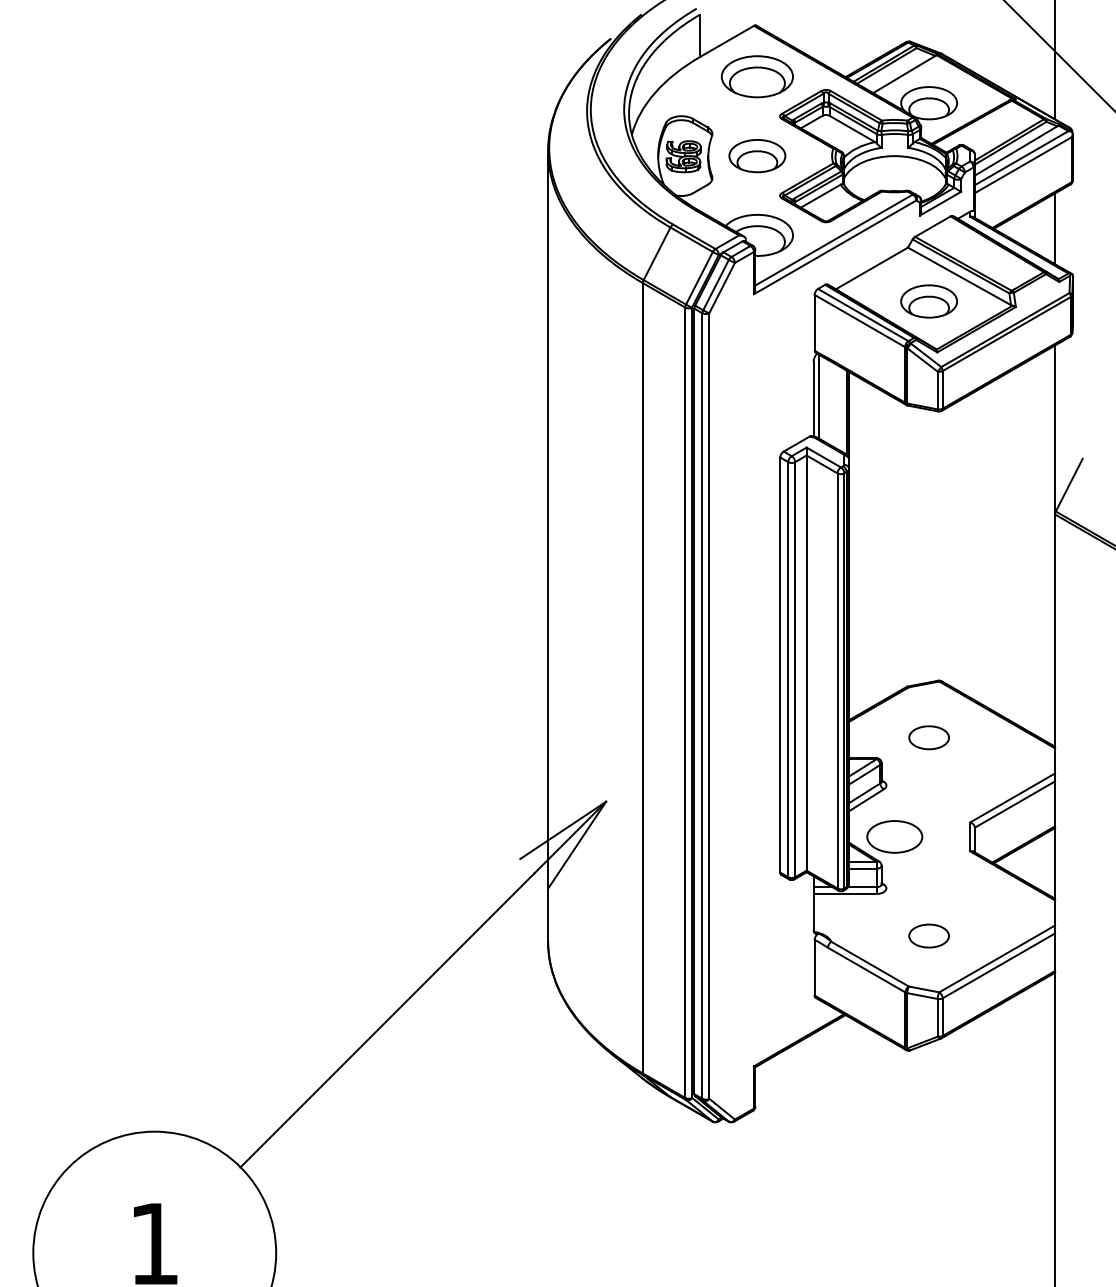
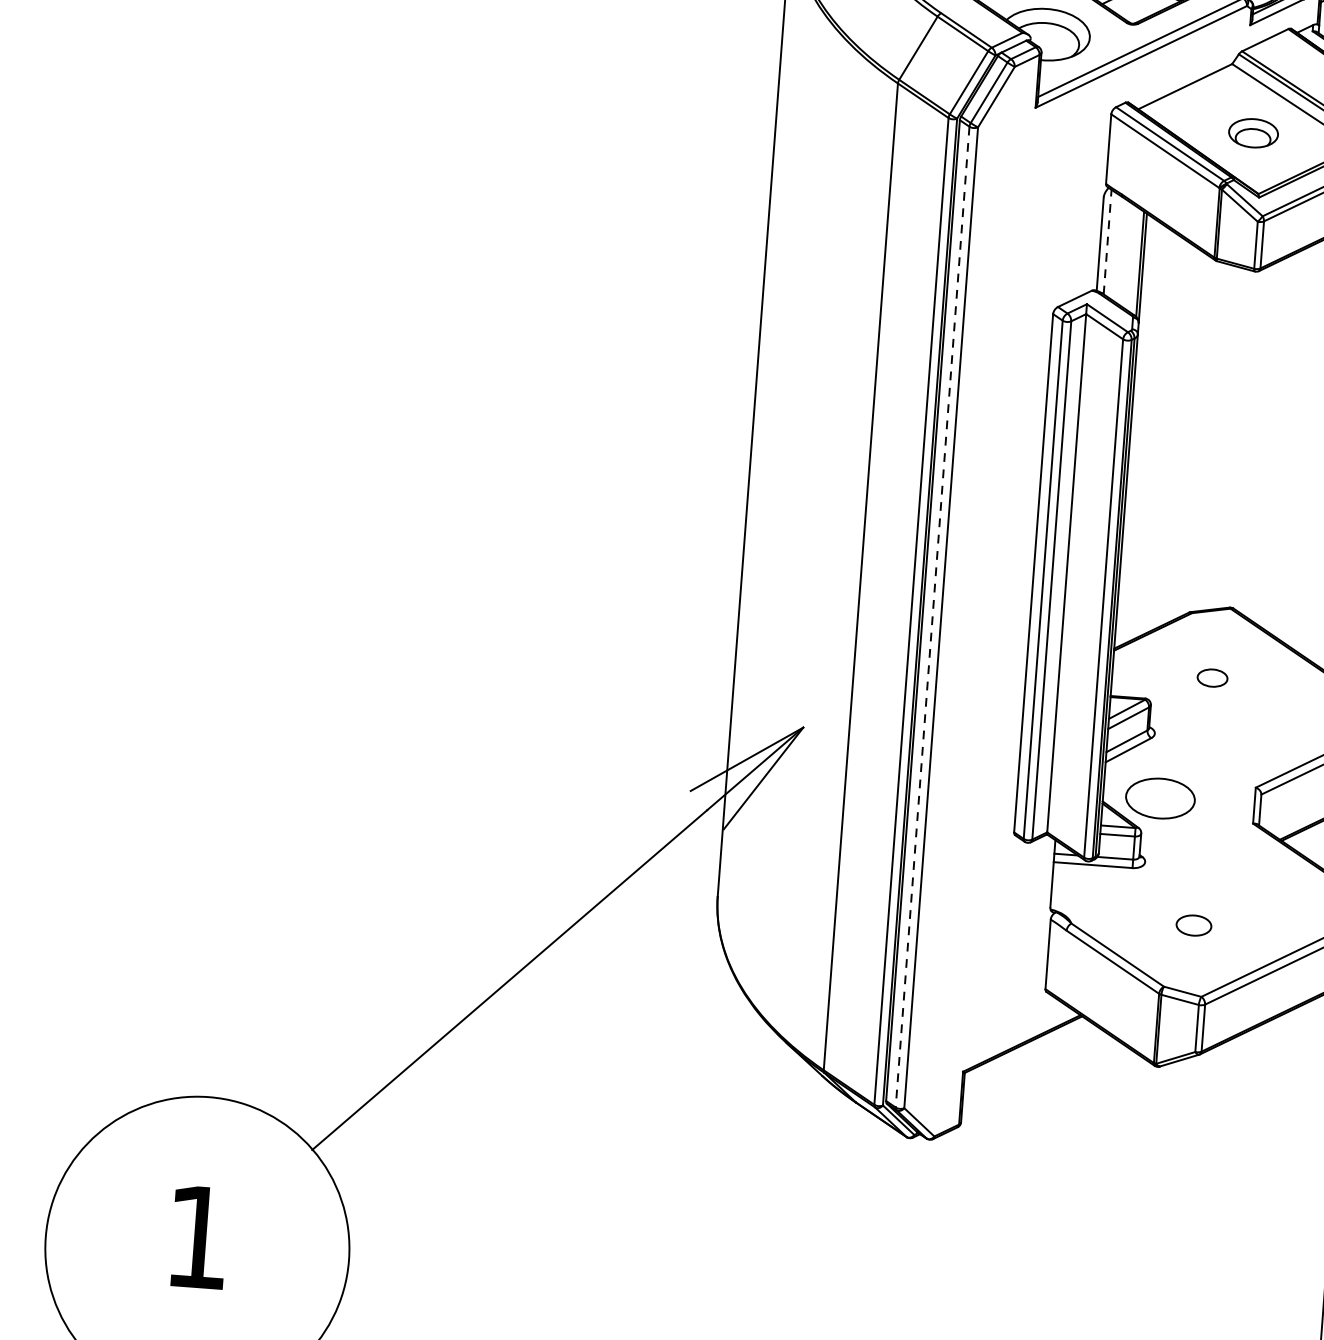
part: (928, 301) -> (1252, 133), size x0.7
line: (819, 396) -> (1107, 241), solid -> dashed
line: (702, 706) -> (932, 617), solid -> dashed
part: (928, 737) -> (1211, 677), size x0.6
part: (928, 935) -> (1193, 924), size x0.7

